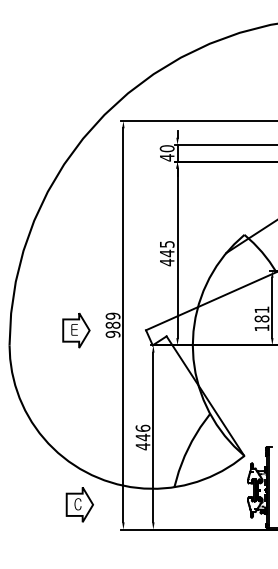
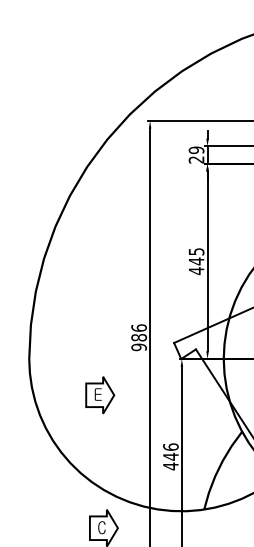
text: (166, 153) -> (195, 155), 40 -> 29
text: (112, 315) -> (138, 327), 989 -> 986
part: (76, 330) -> (100, 395), moved

